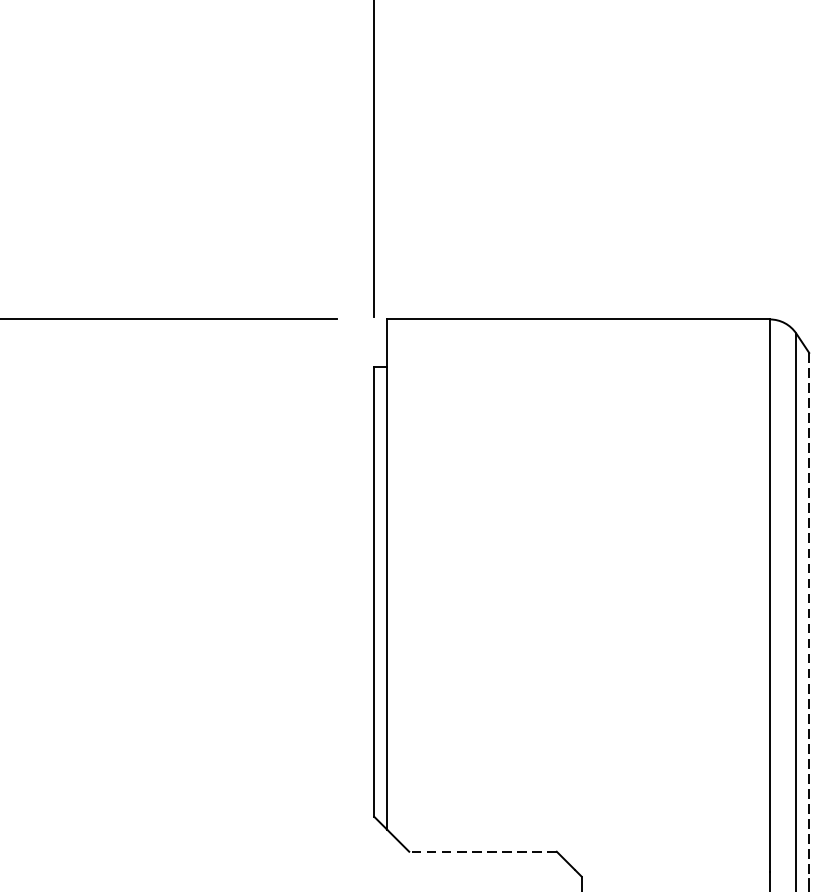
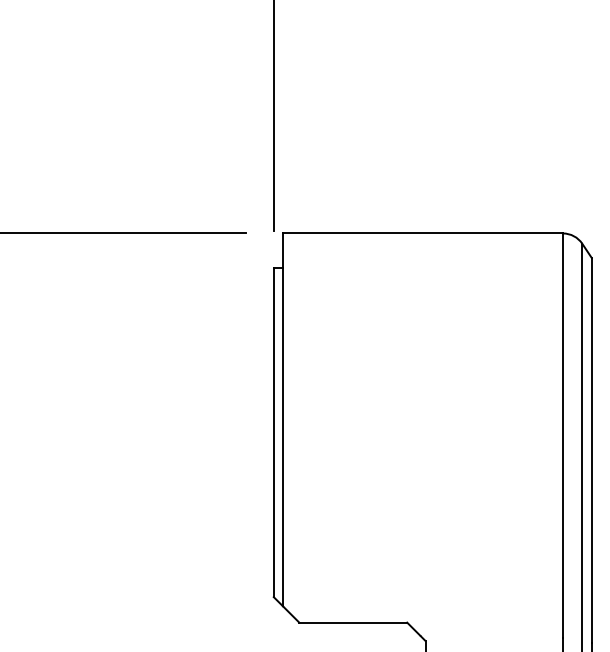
line: (808, 616) -> (591, 450), dashed -> solid
line: (483, 851) -> (353, 622), dashed -> solid

